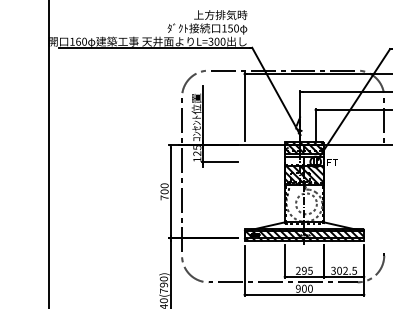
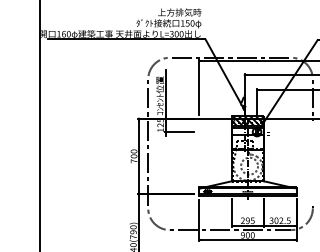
hatch: (303, 174) -> (247, 142), removed
hatch: (303, 234) -> (247, 191), removed

